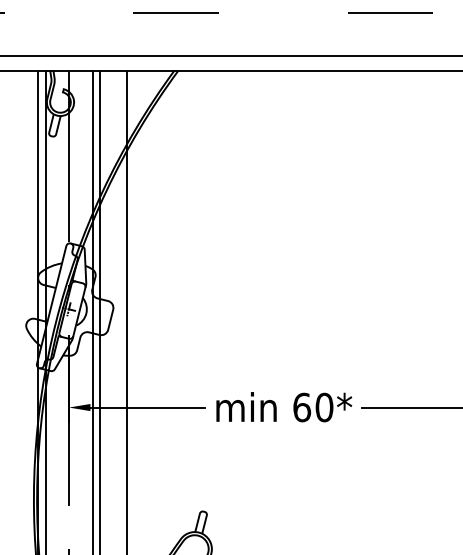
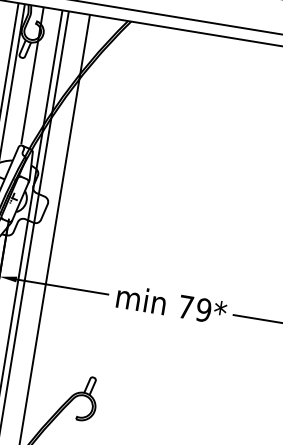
text: (313, 407) -> (195, 308), 60* -> 79*

